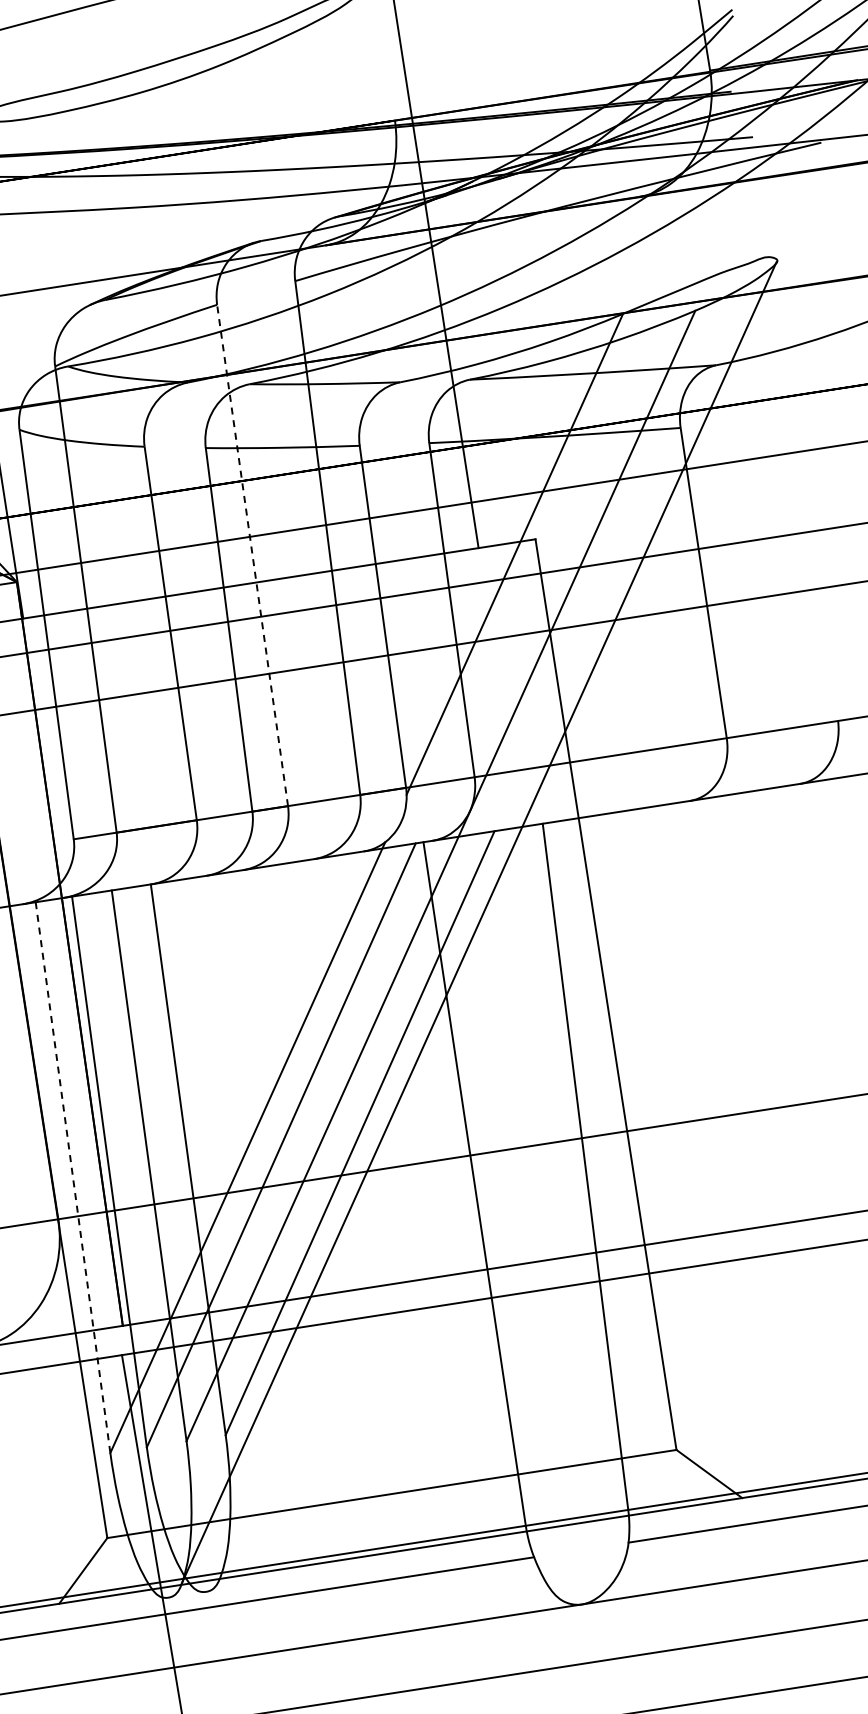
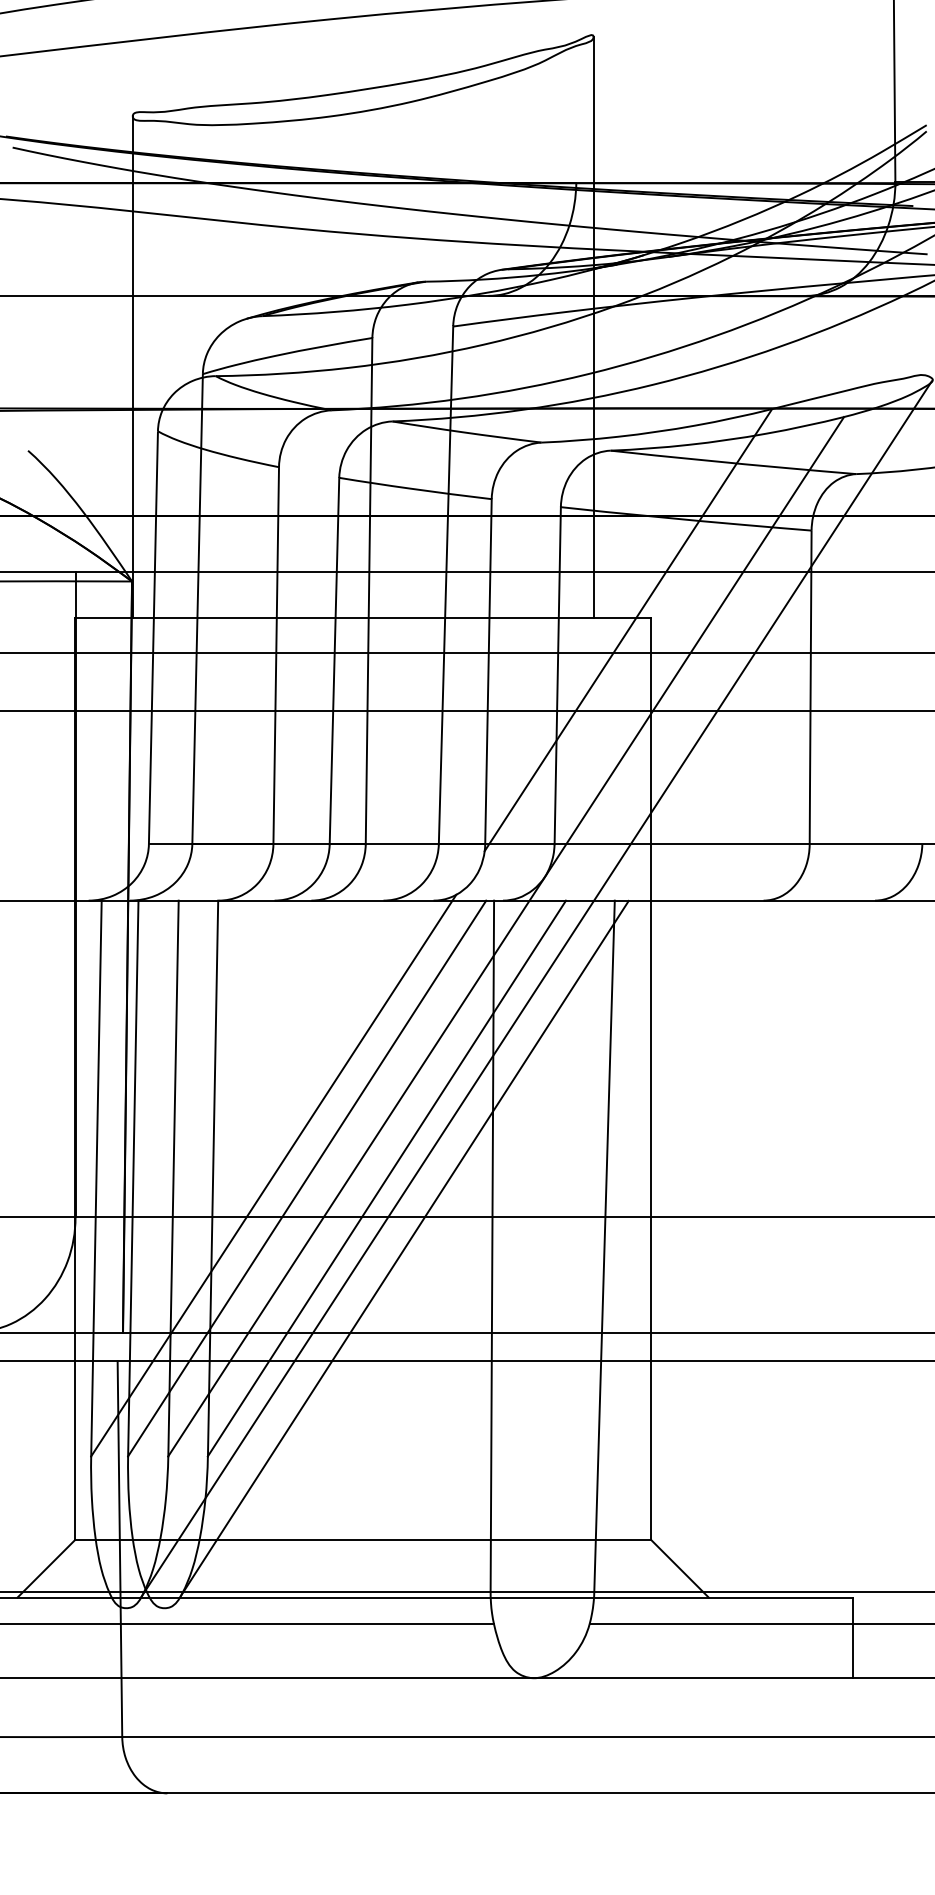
line: (252, 554) -> (369, 590), dashed -> solid
line: (73, 1177) -> (96, 1178), dashed -> solid
line: (388, 1199) -> (404, 1248), added

